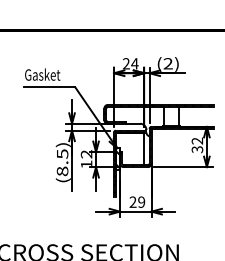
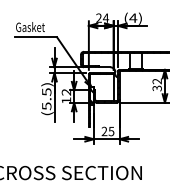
text: (168, 63) -> (133, 17), (2) -> (4)
text: (62, 171) -> (46, 106), (8.5) -> (5.5)
text: (141, 201) -> (111, 130), 29 -> 25

